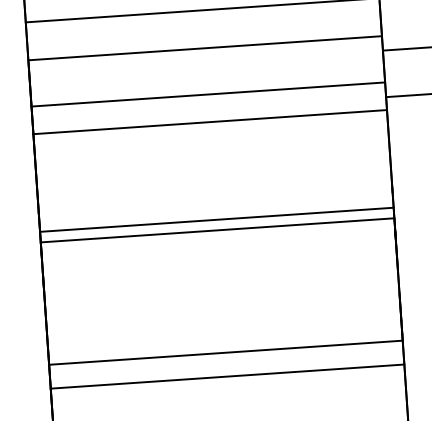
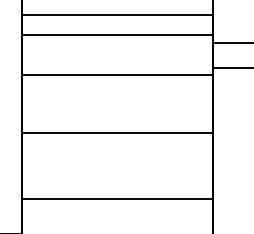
line: (207, 95) -> (117, 60), removed
line: (216, 219) -> (117, 127), removed
line: (227, 376) -> (117, 212), removed

